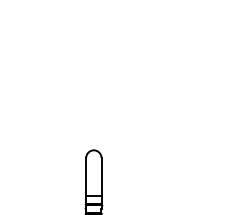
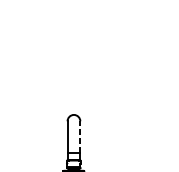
line: (101, 176) -> (80, 136), solid -> dashed

